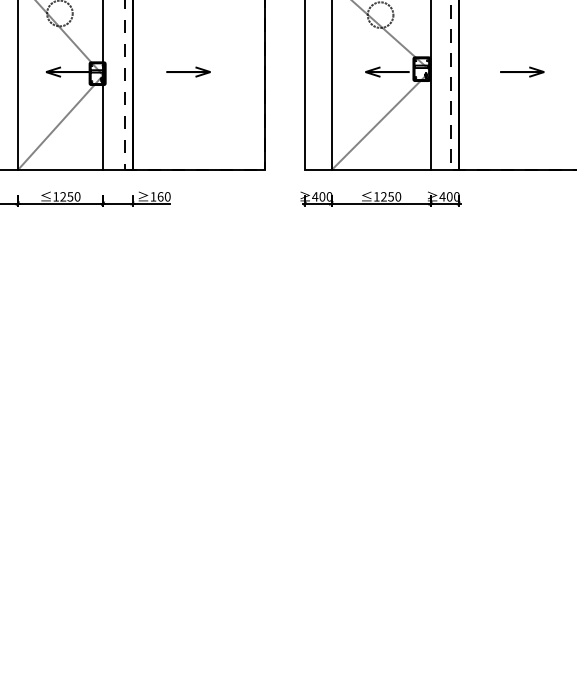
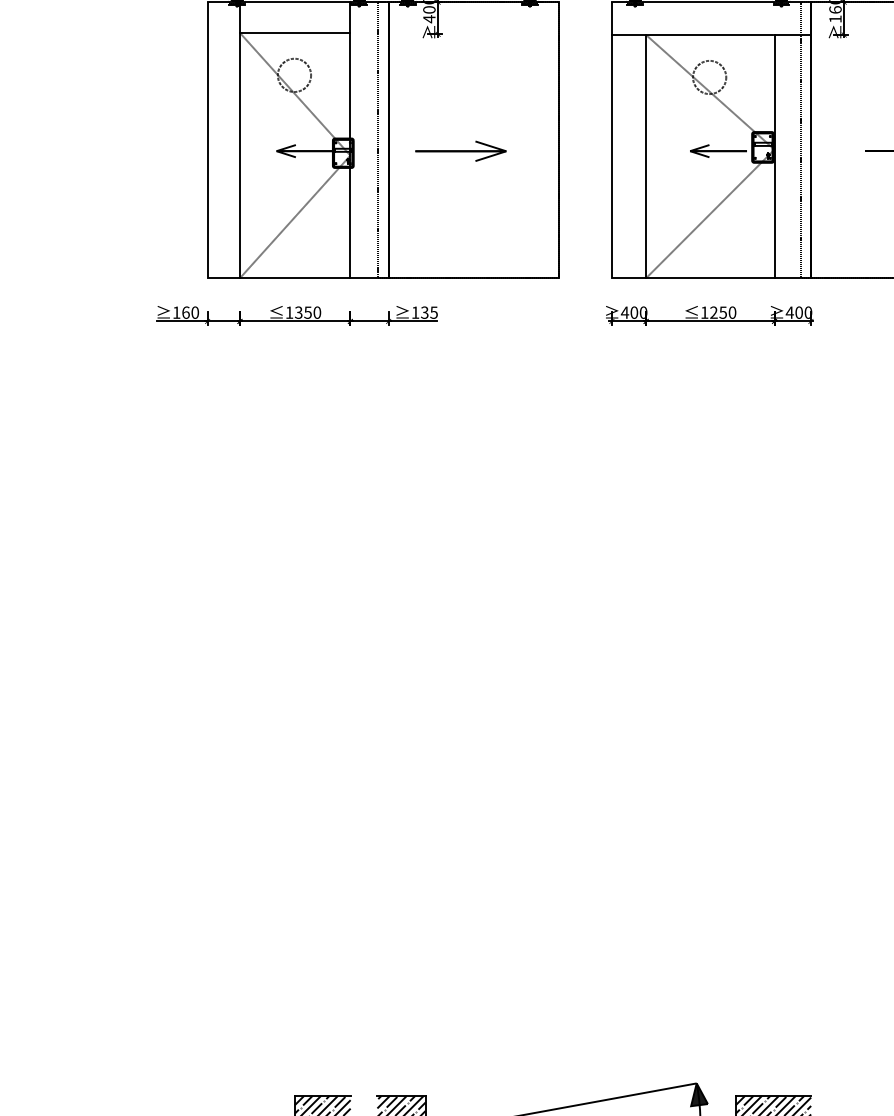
part: (188, 71) -> (460, 150), size x1.6
text: (63, 196) -> (298, 312), 1250 -> 1350
text: (164, 196) -> (429, 312), 160 -> 135

